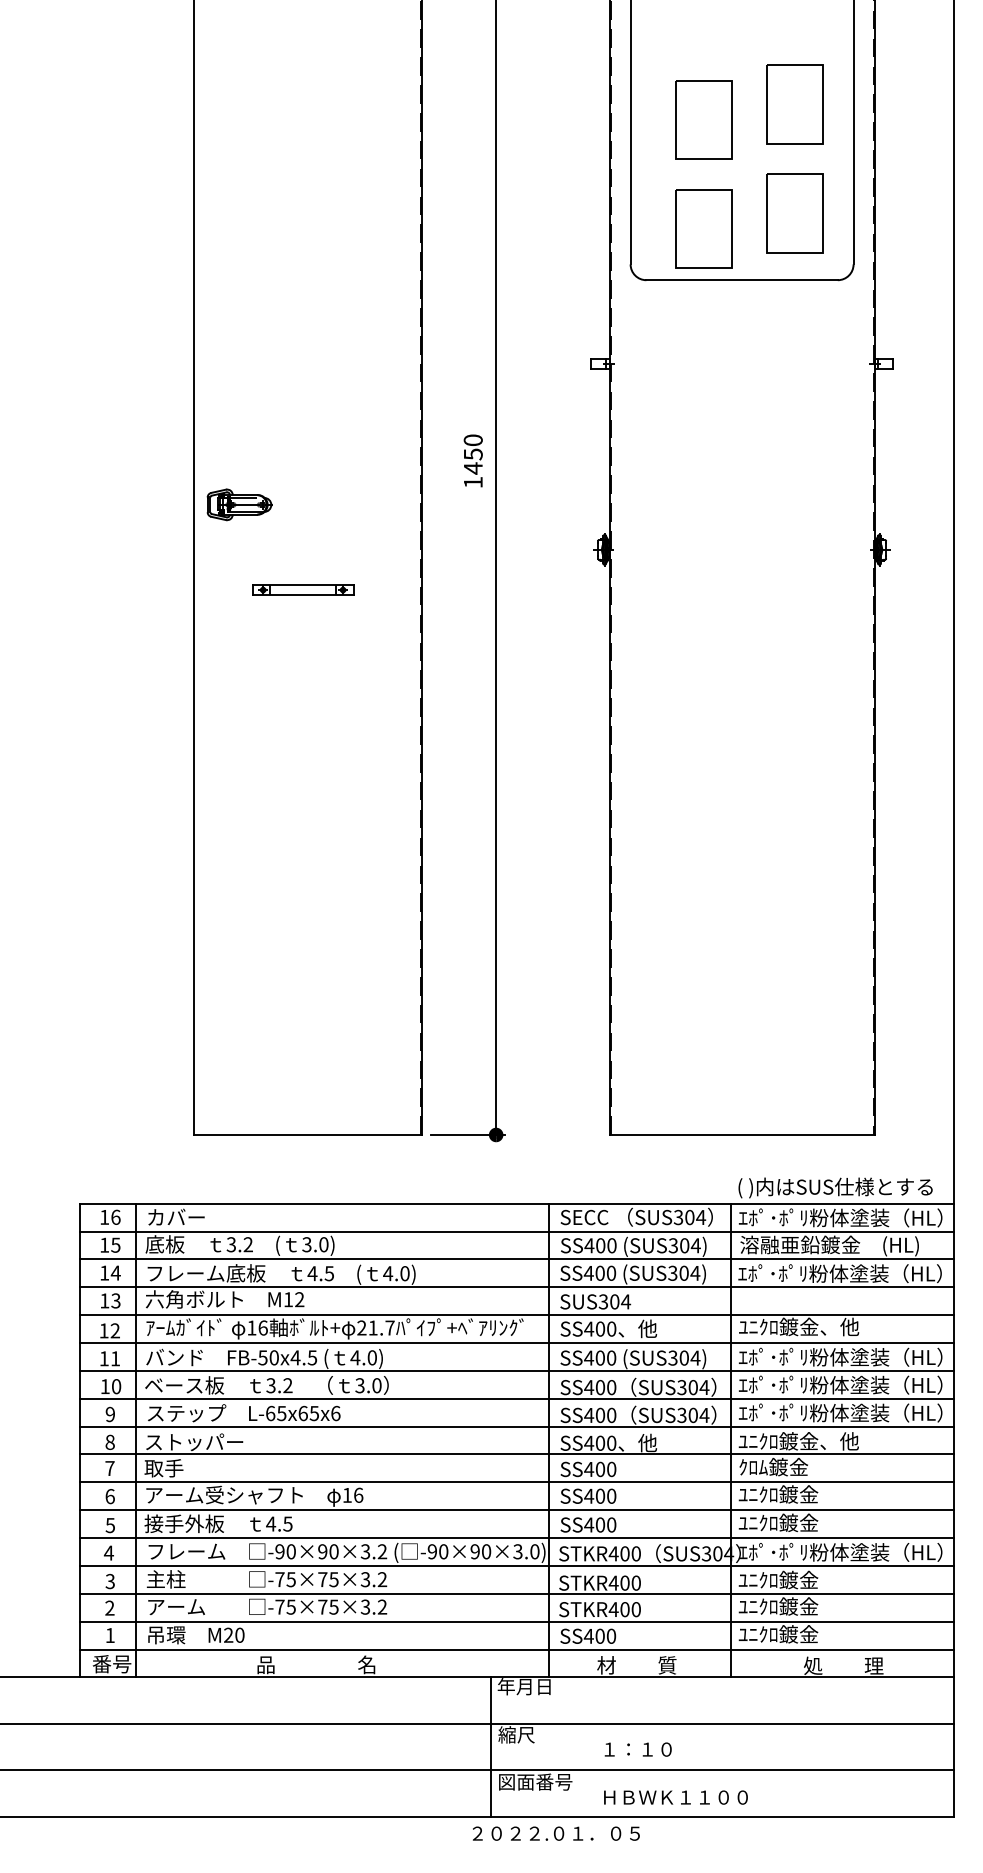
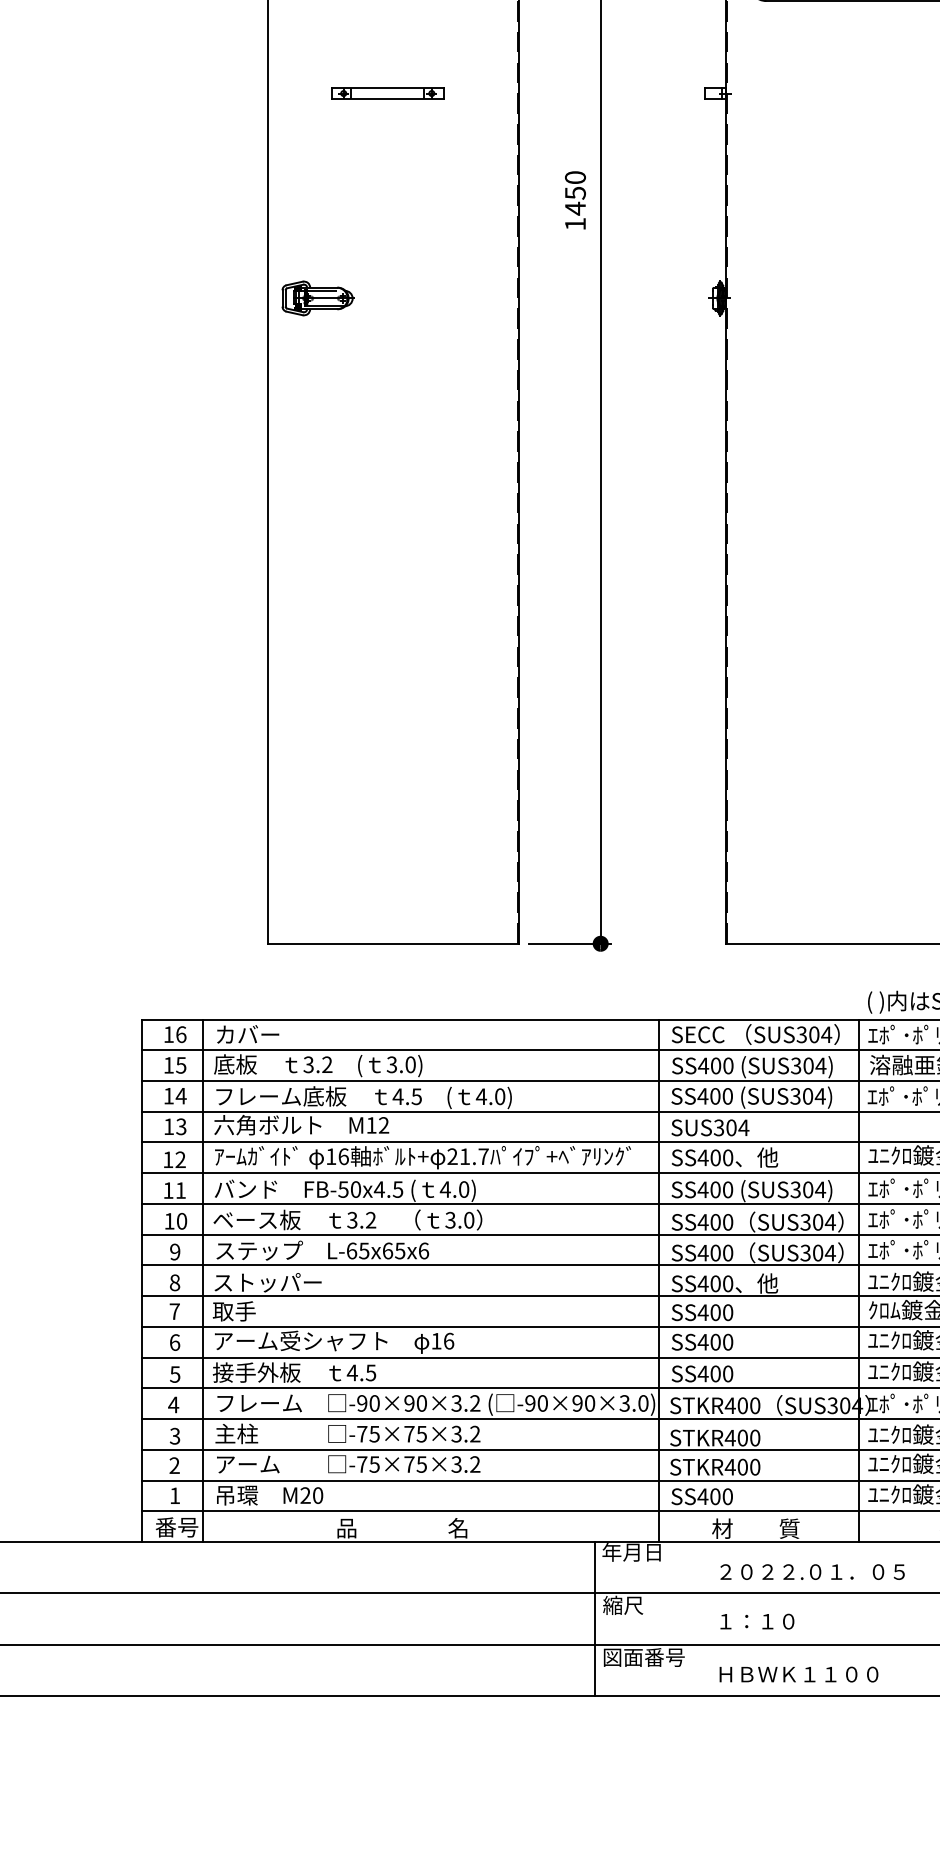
part: (239, 504) -> (317, 298), moved
part: (303, 589) -> (388, 92), moved
text: (556, 1833) -> (812, 1571), moved

